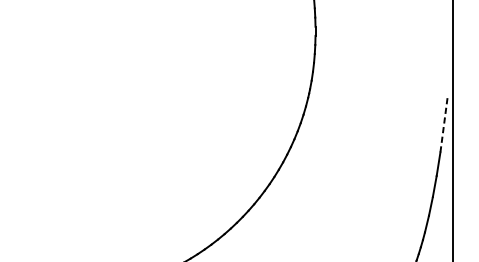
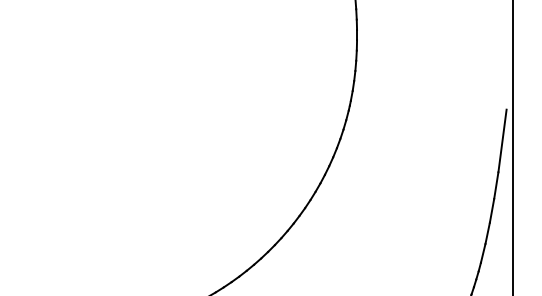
line: (444, 124) -> (502, 140), dashed -> solid

